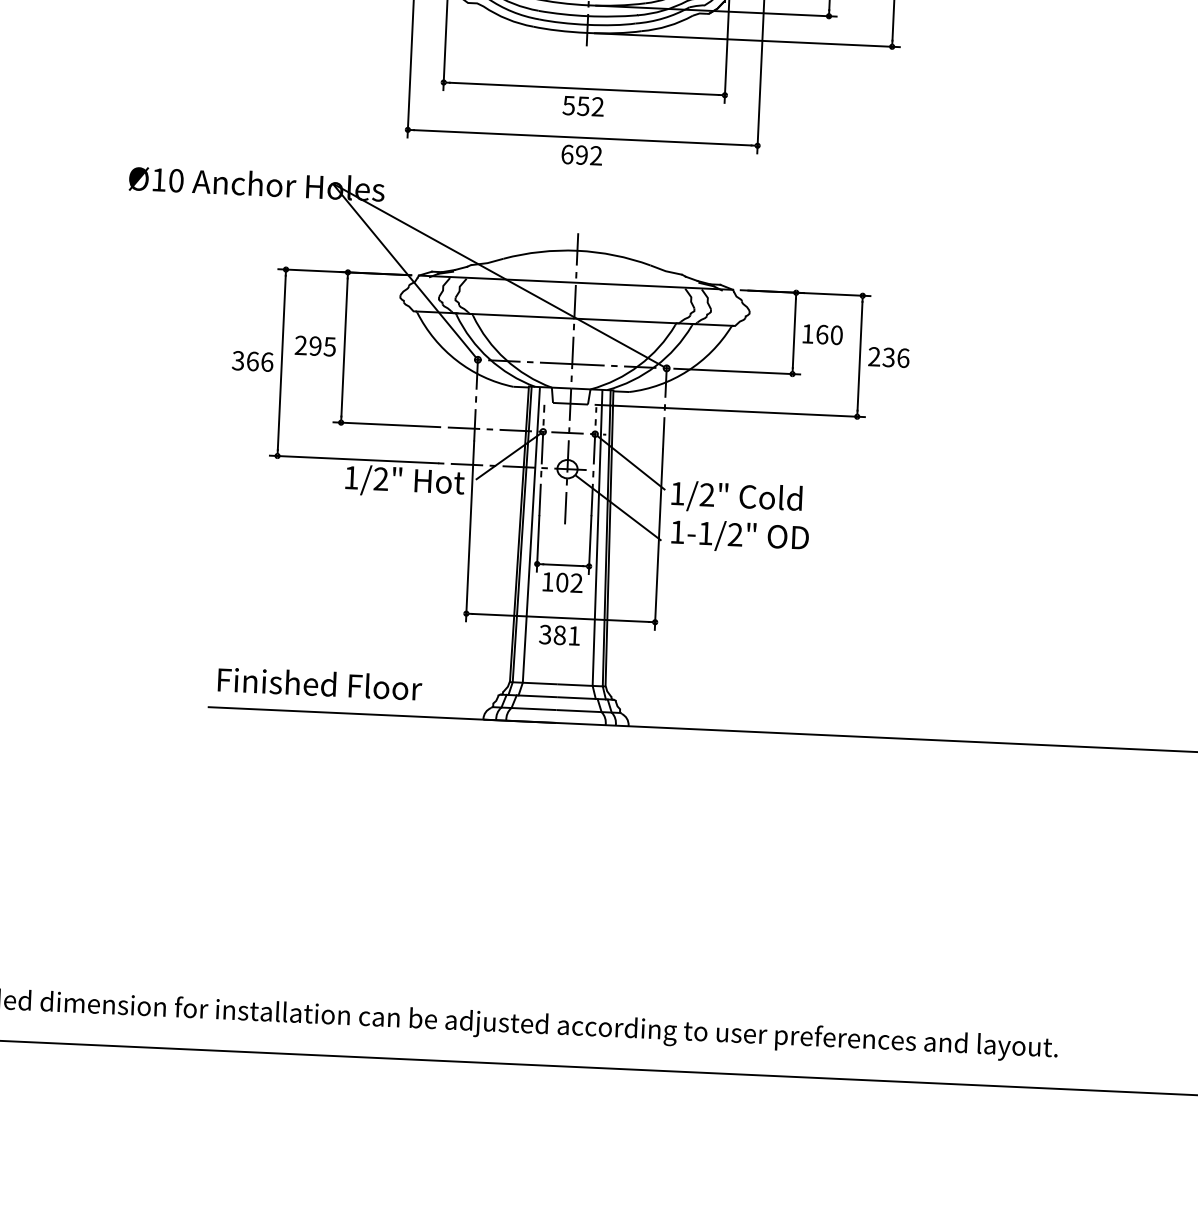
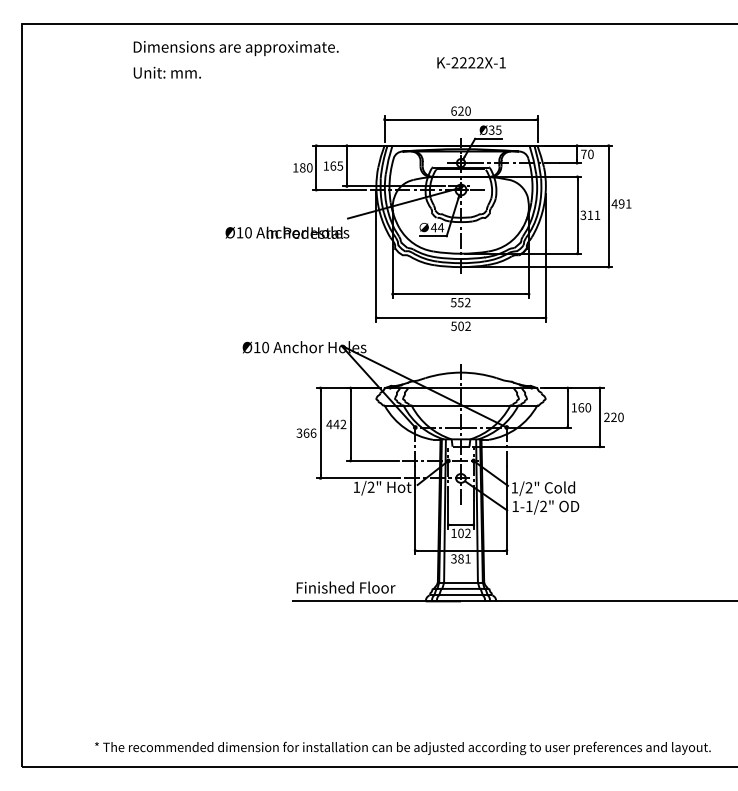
text: (574, 153) -> (457, 325), 692 -> 502
text: (315, 346) -> (336, 424), 295 -> 442
text: (896, 358) -> (617, 417), 236 -> 220

